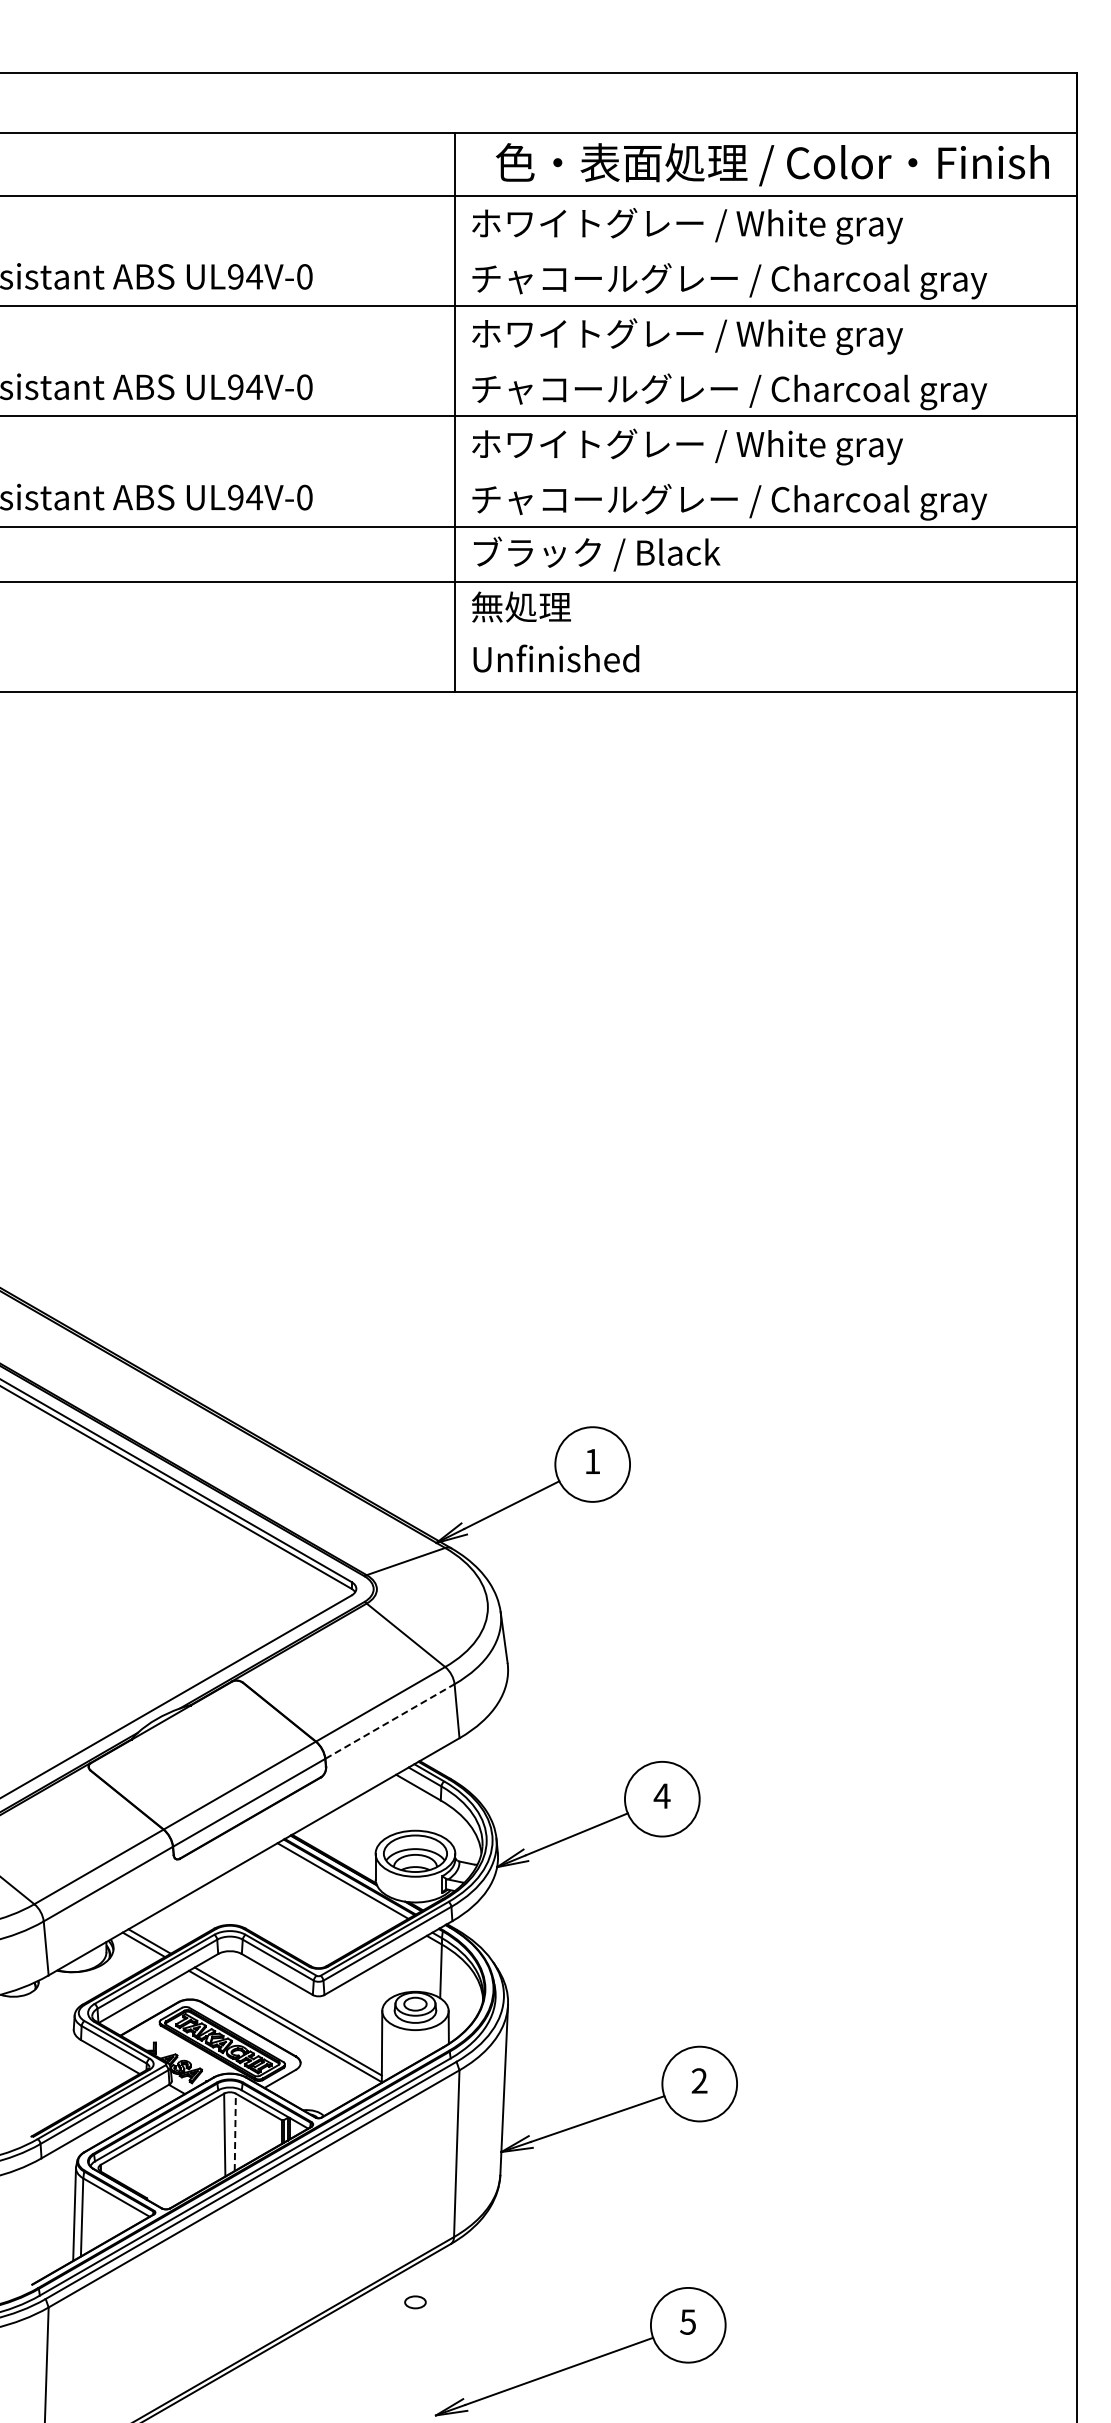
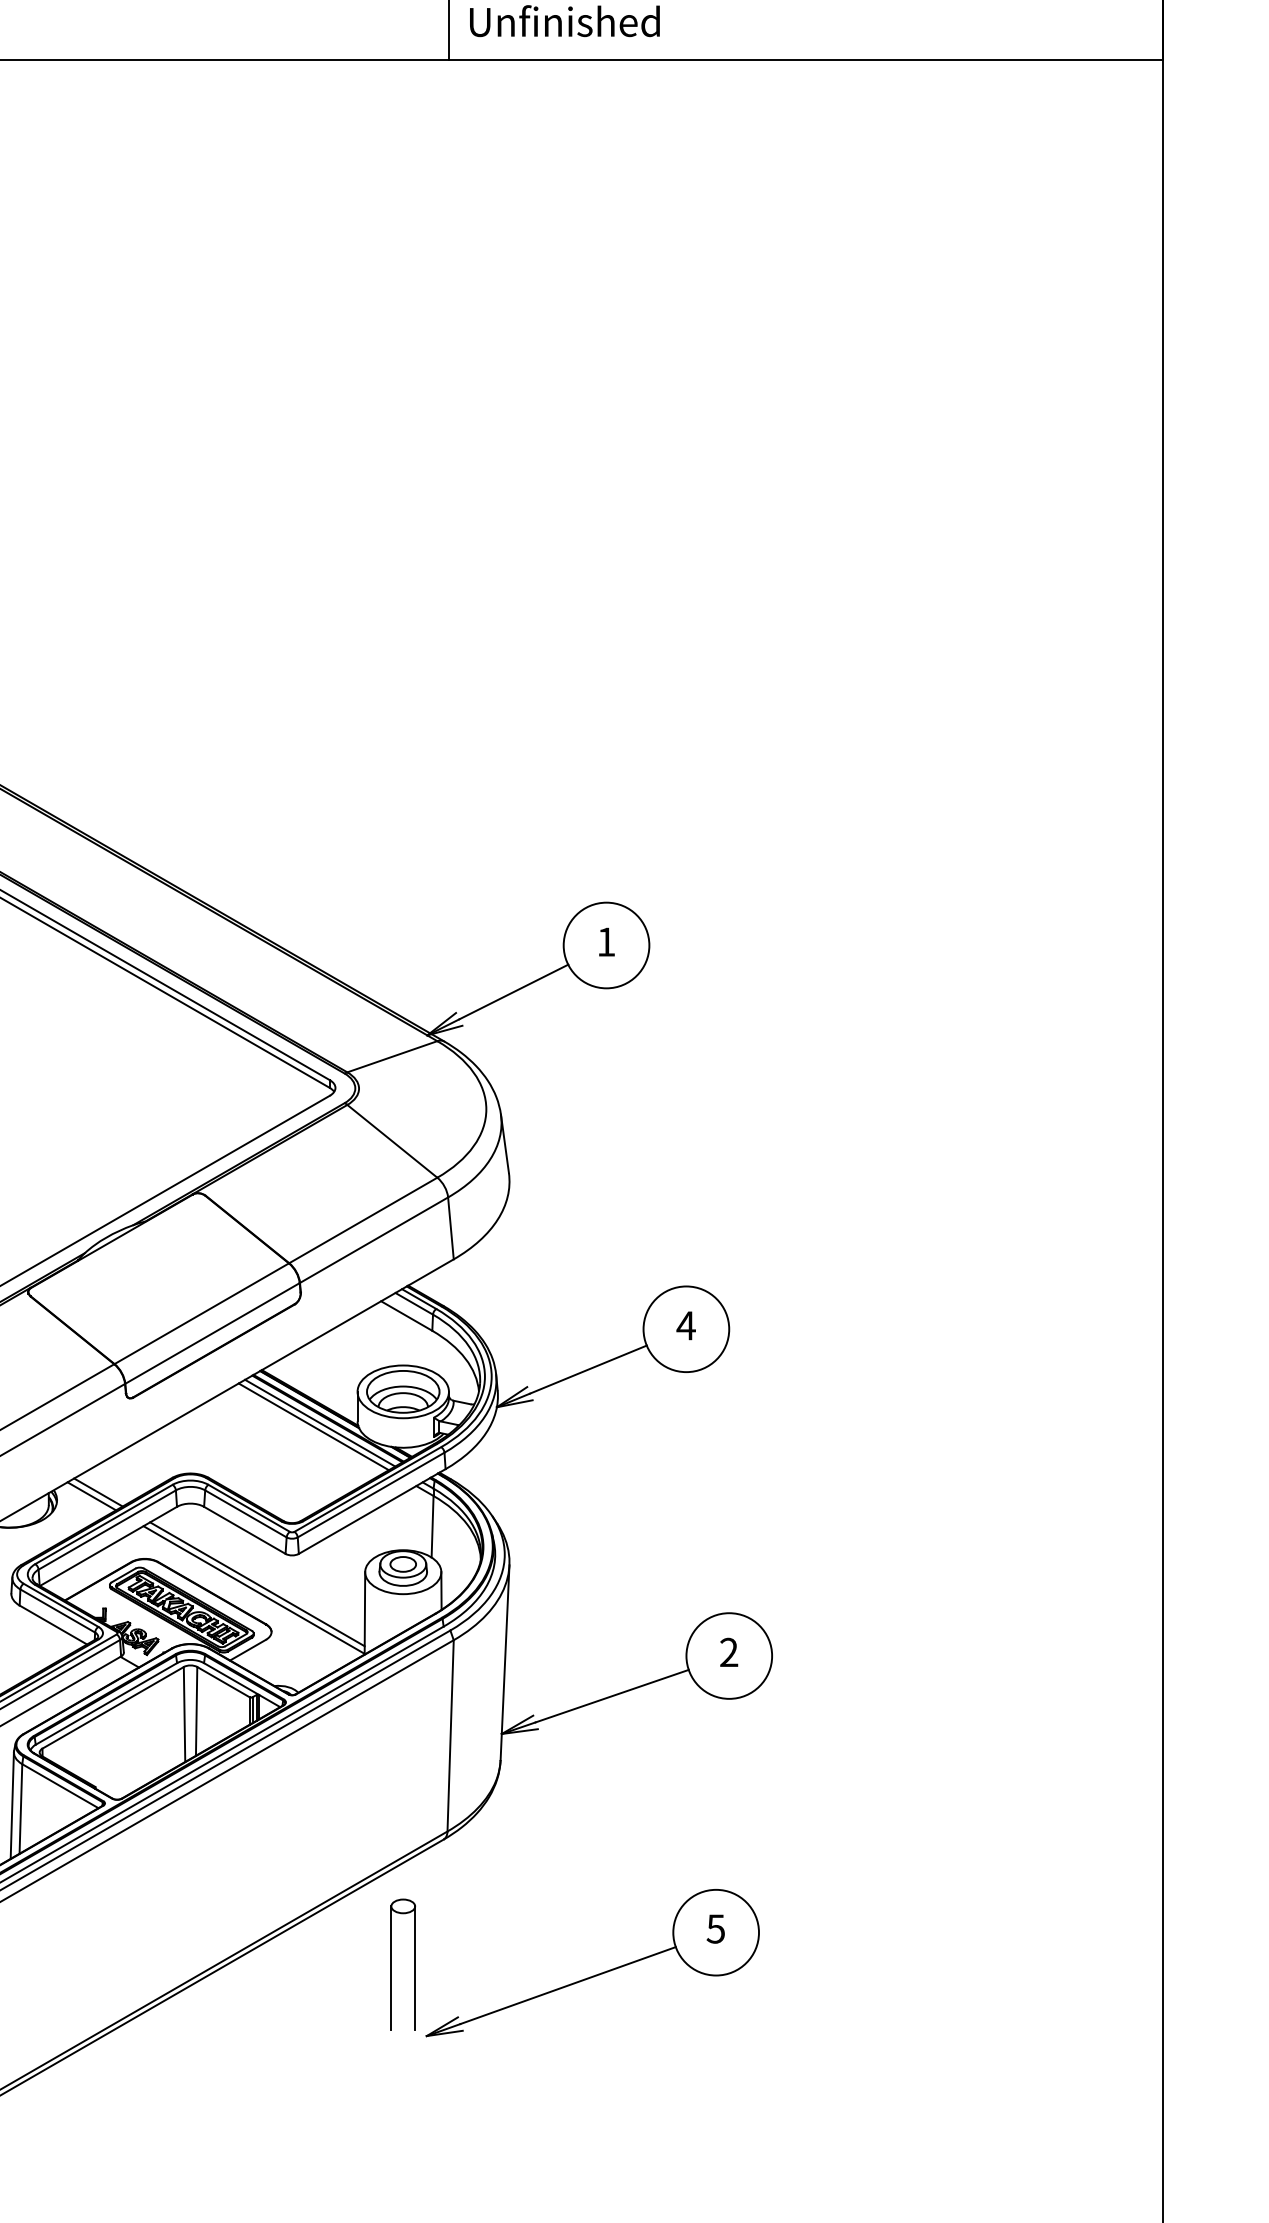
line: (390, 1721) -> (374, 1240), dashed -> solid
line: (337, 1884) -> (313, 1427), added
line: (235, 2132) -> (196, 1711), dashed -> solid
line: (405, 2356) -> (391, 1968), added
line: (425, 2356) -> (414, 1968), added

